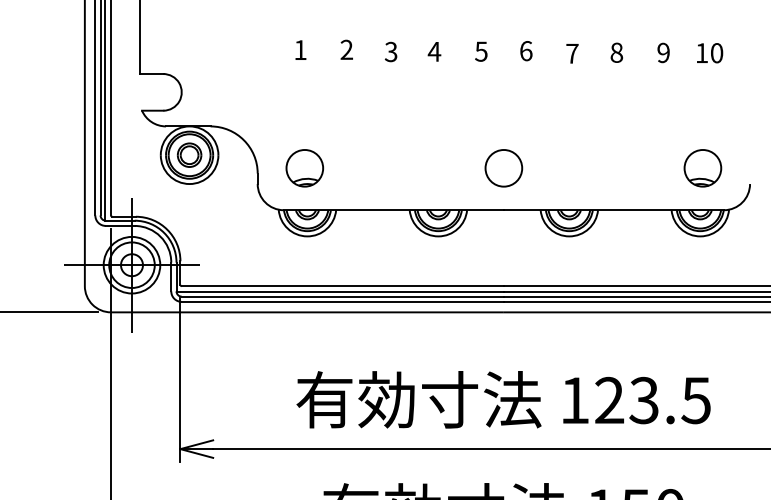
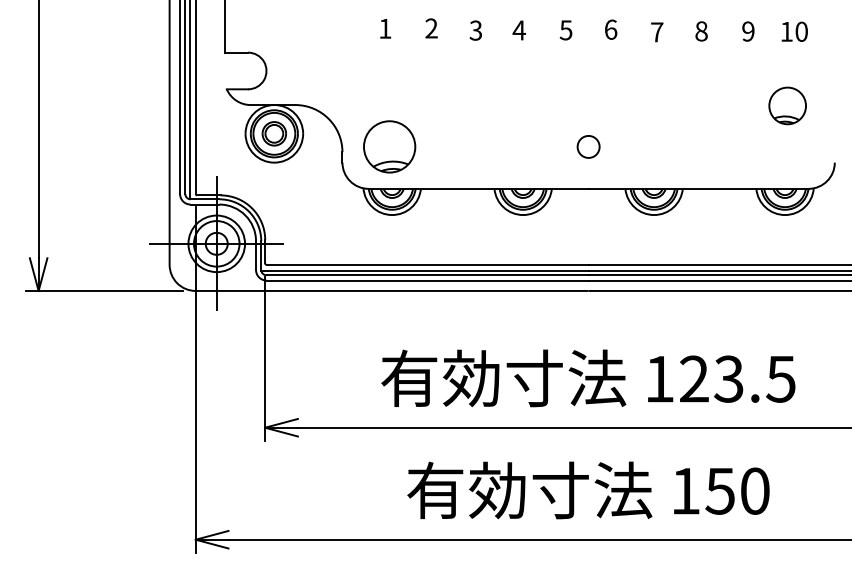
part: (304, 167) -> (389, 146), size x1.4
circle: (503, 167) -> (588, 146), size x0.6
part: (702, 167) -> (787, 105), moved

